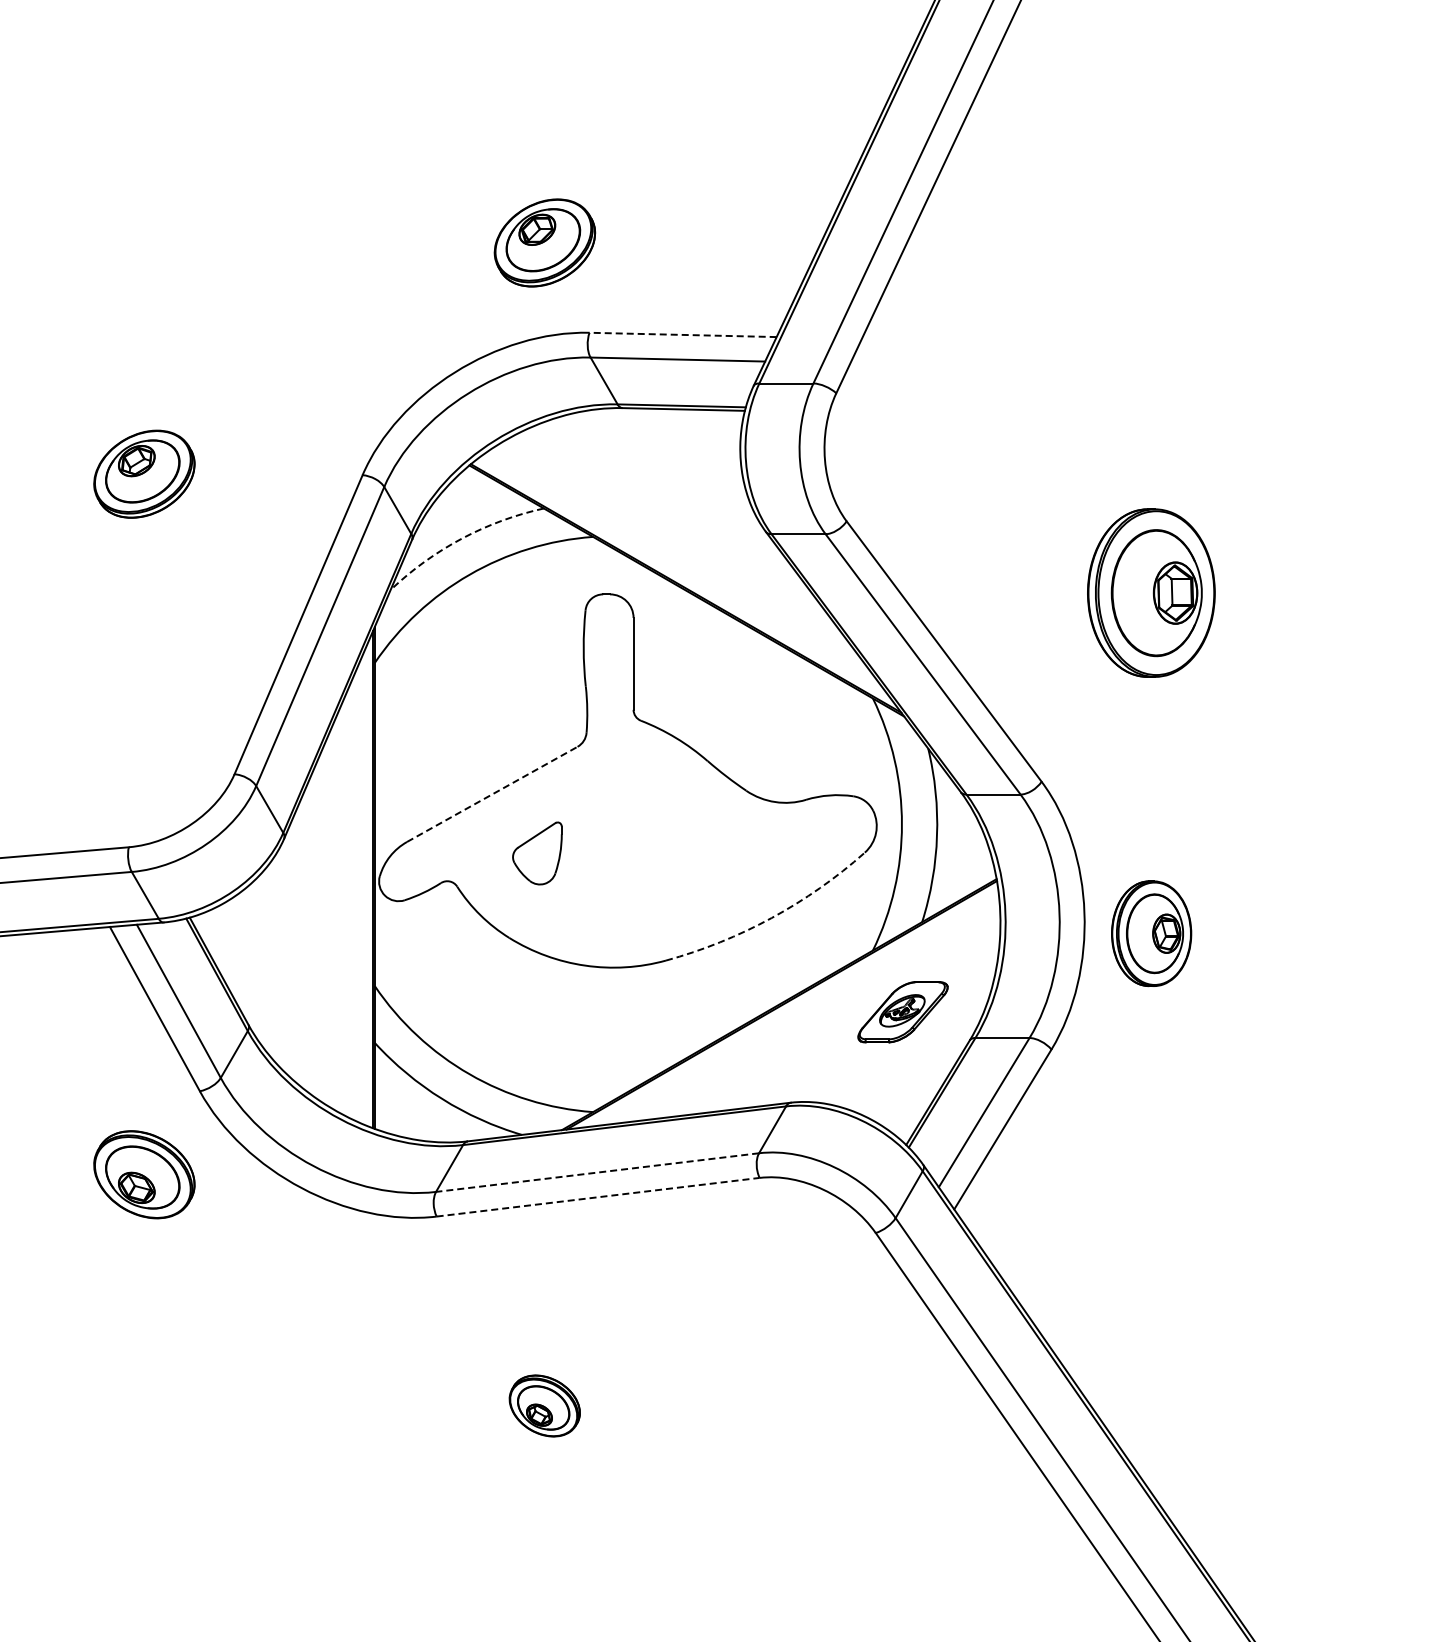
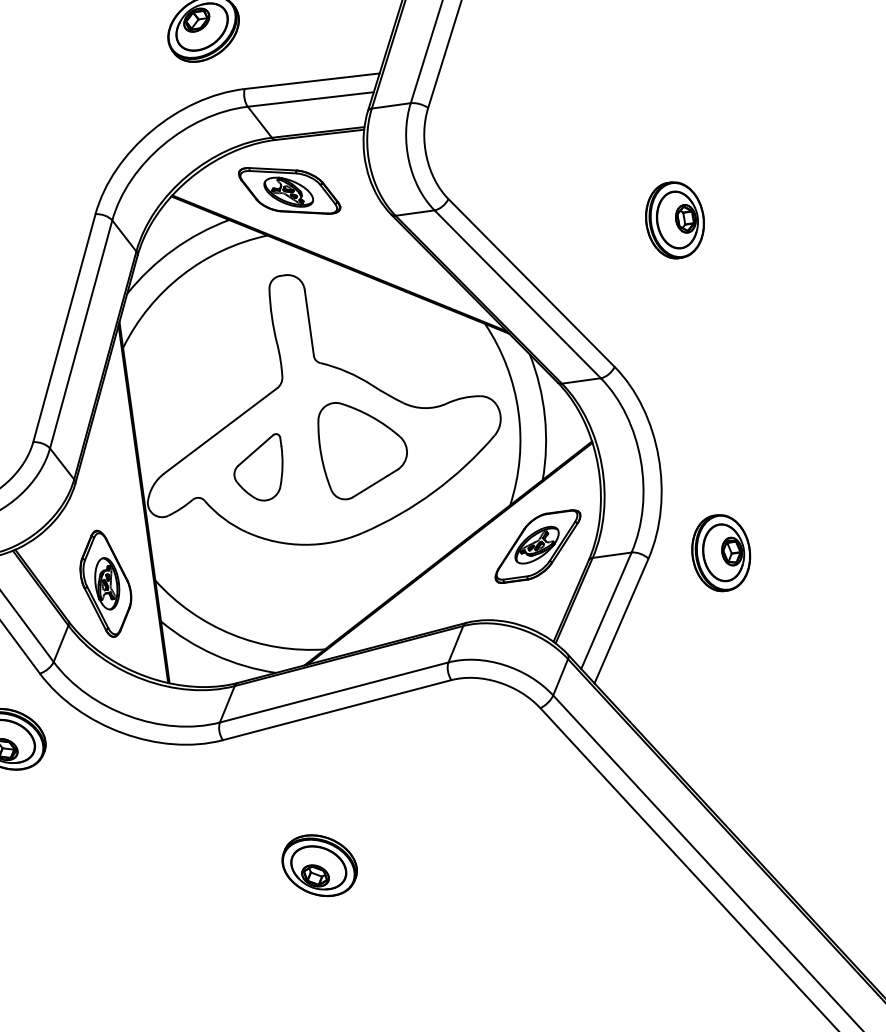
line: (683, 334) -> (312, 80), dashed -> solid
part: (631, 480) -> (289, 191), added
arc: (461, 538) -> (173, 249), dashed -> solid
part: (1151, 593) -> (674, 220), size x0.62
line: (492, 794) -> (220, 430), dashed -> solid
part: (683, 844) -> (363, 447), added
part: (537, 853) -> (259, 468), size x1.43
arc: (771, 918) -> (433, 492), dashed -> solid
part: (1151, 933) -> (721, 552), moved
part: (306, 980) -> (105, 583), added
part: (902, 1012) -> (537, 546), size x1.43
line: (597, 1172) -> (334, 692), dashed -> solid
line: (598, 1197) -> (337, 710), dashed -> solid
part: (544, 1405) -> (319, 865), size x1.43

